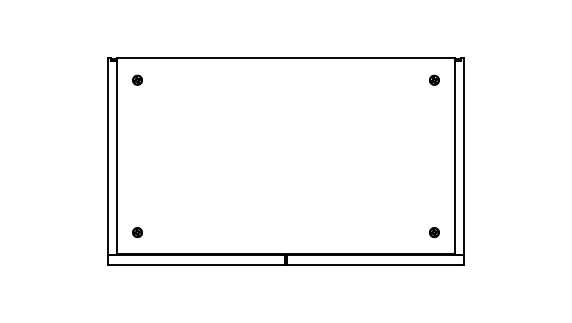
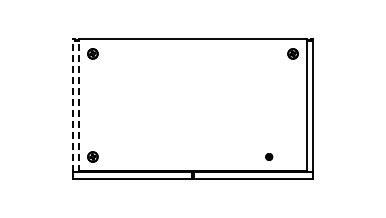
part: (137, 80) -> (92, 54), size x1.6
part: (434, 80) -> (293, 54), size x1.6
line: (107, 156) -> (72, 105), solid -> dashed
line: (117, 156) -> (79, 105), solid -> dashed
part: (137, 231) -> (92, 156), size x1.6
part: (434, 231) -> (269, 156), moved

